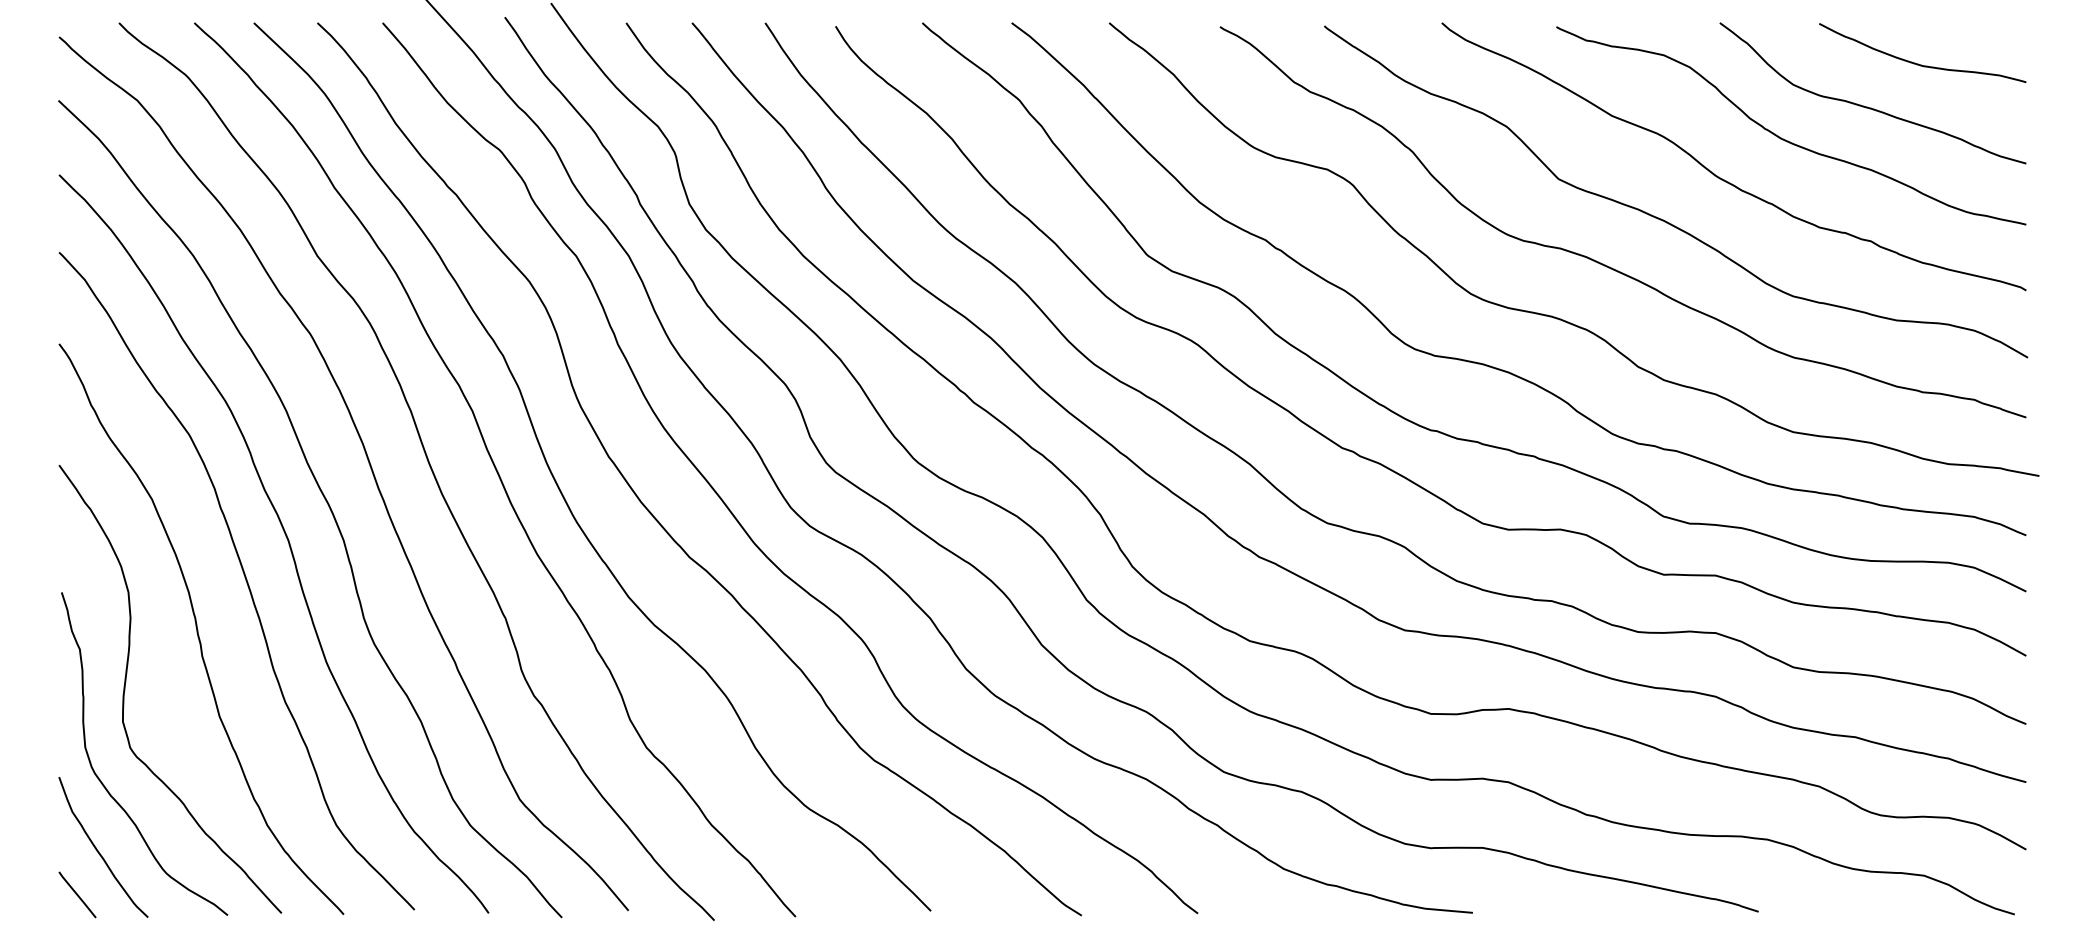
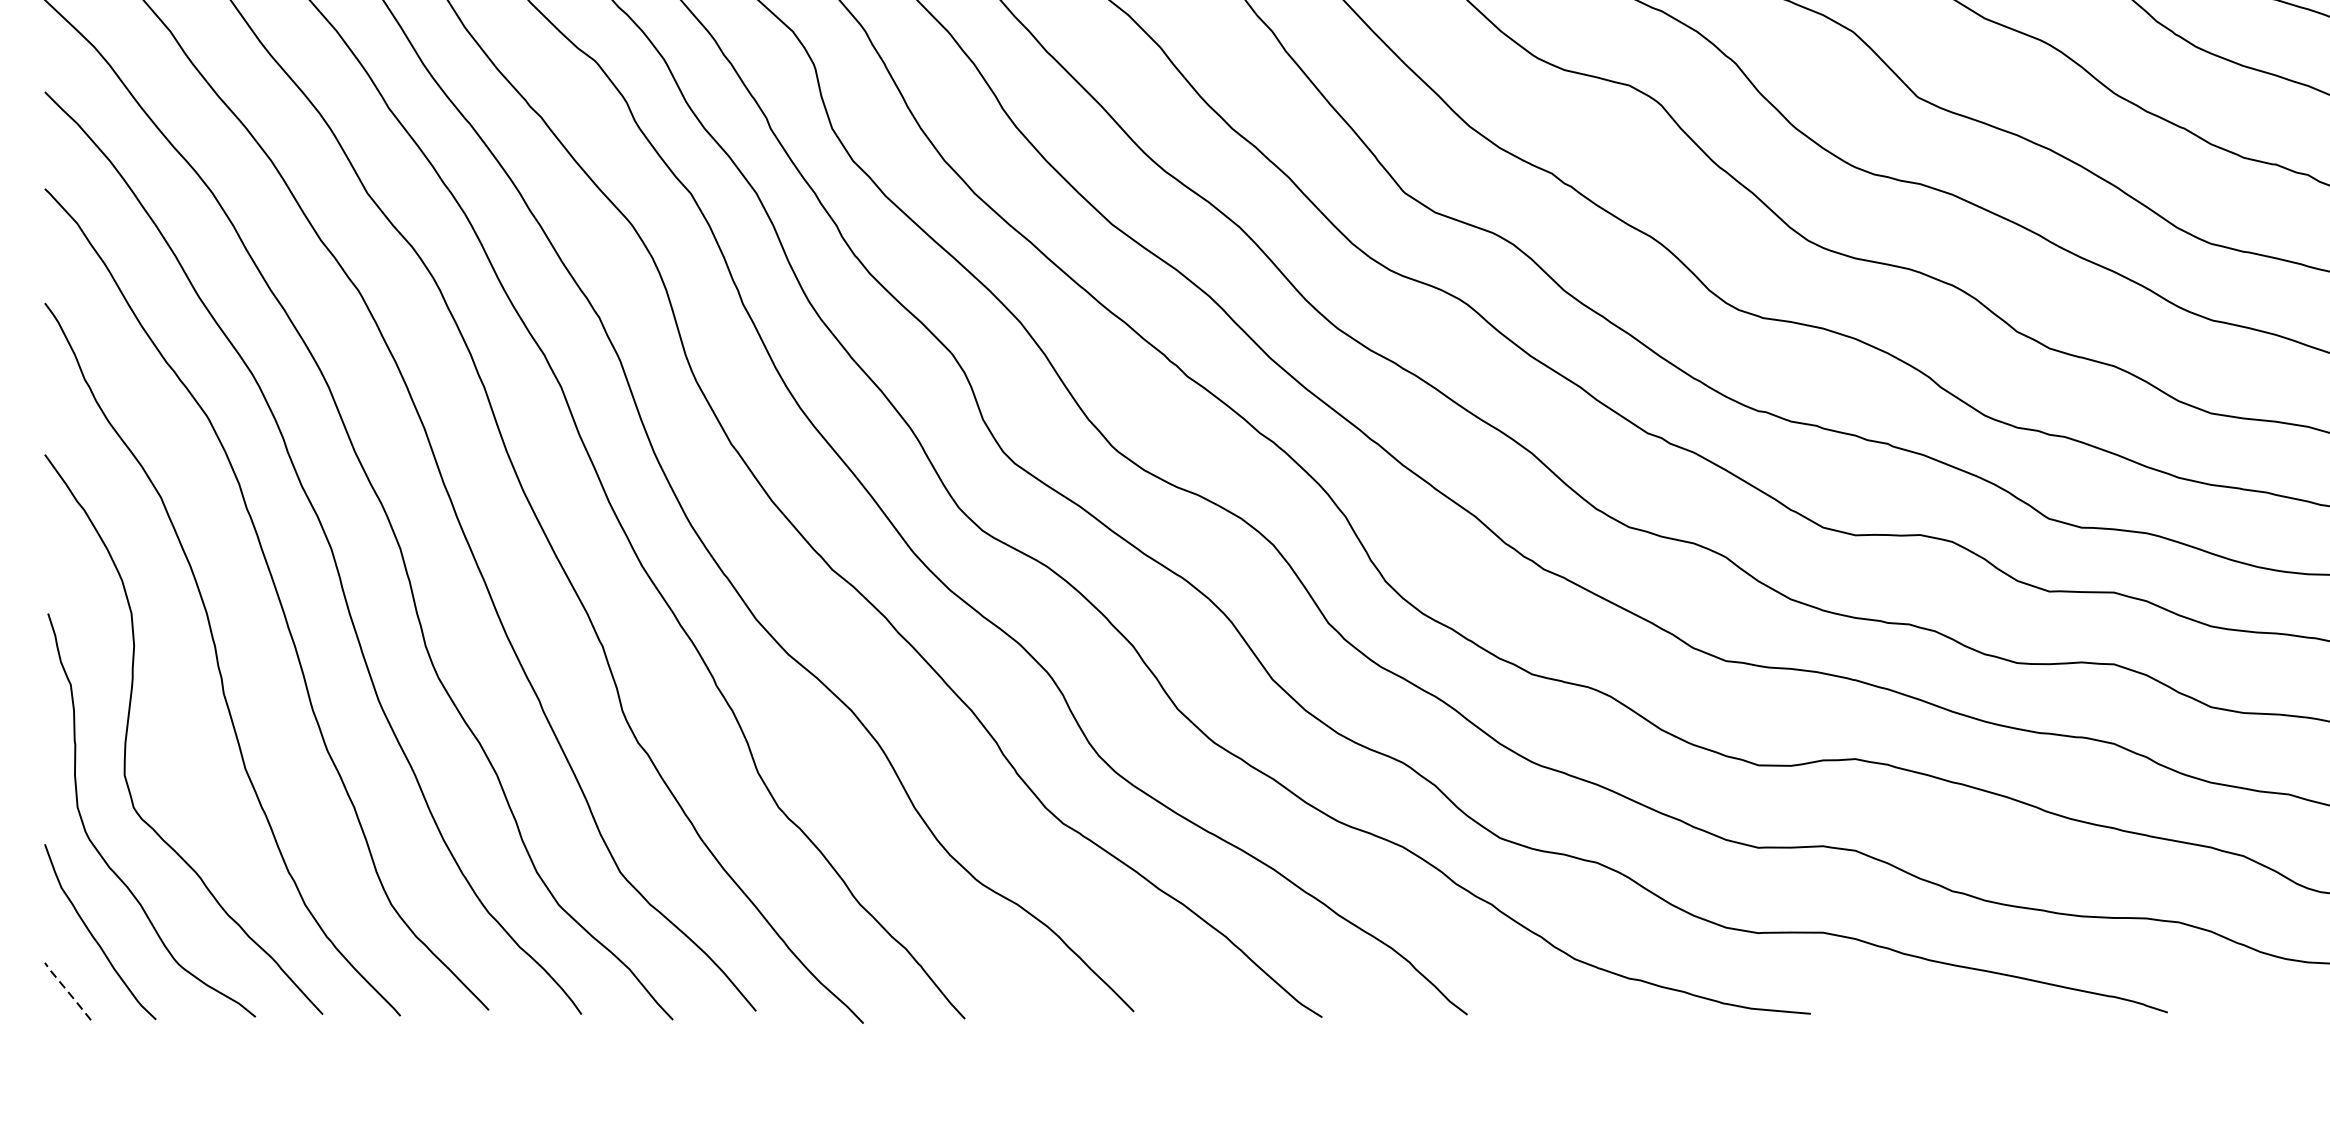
line: (77, 894) -> (67, 990), solid -> dashed

